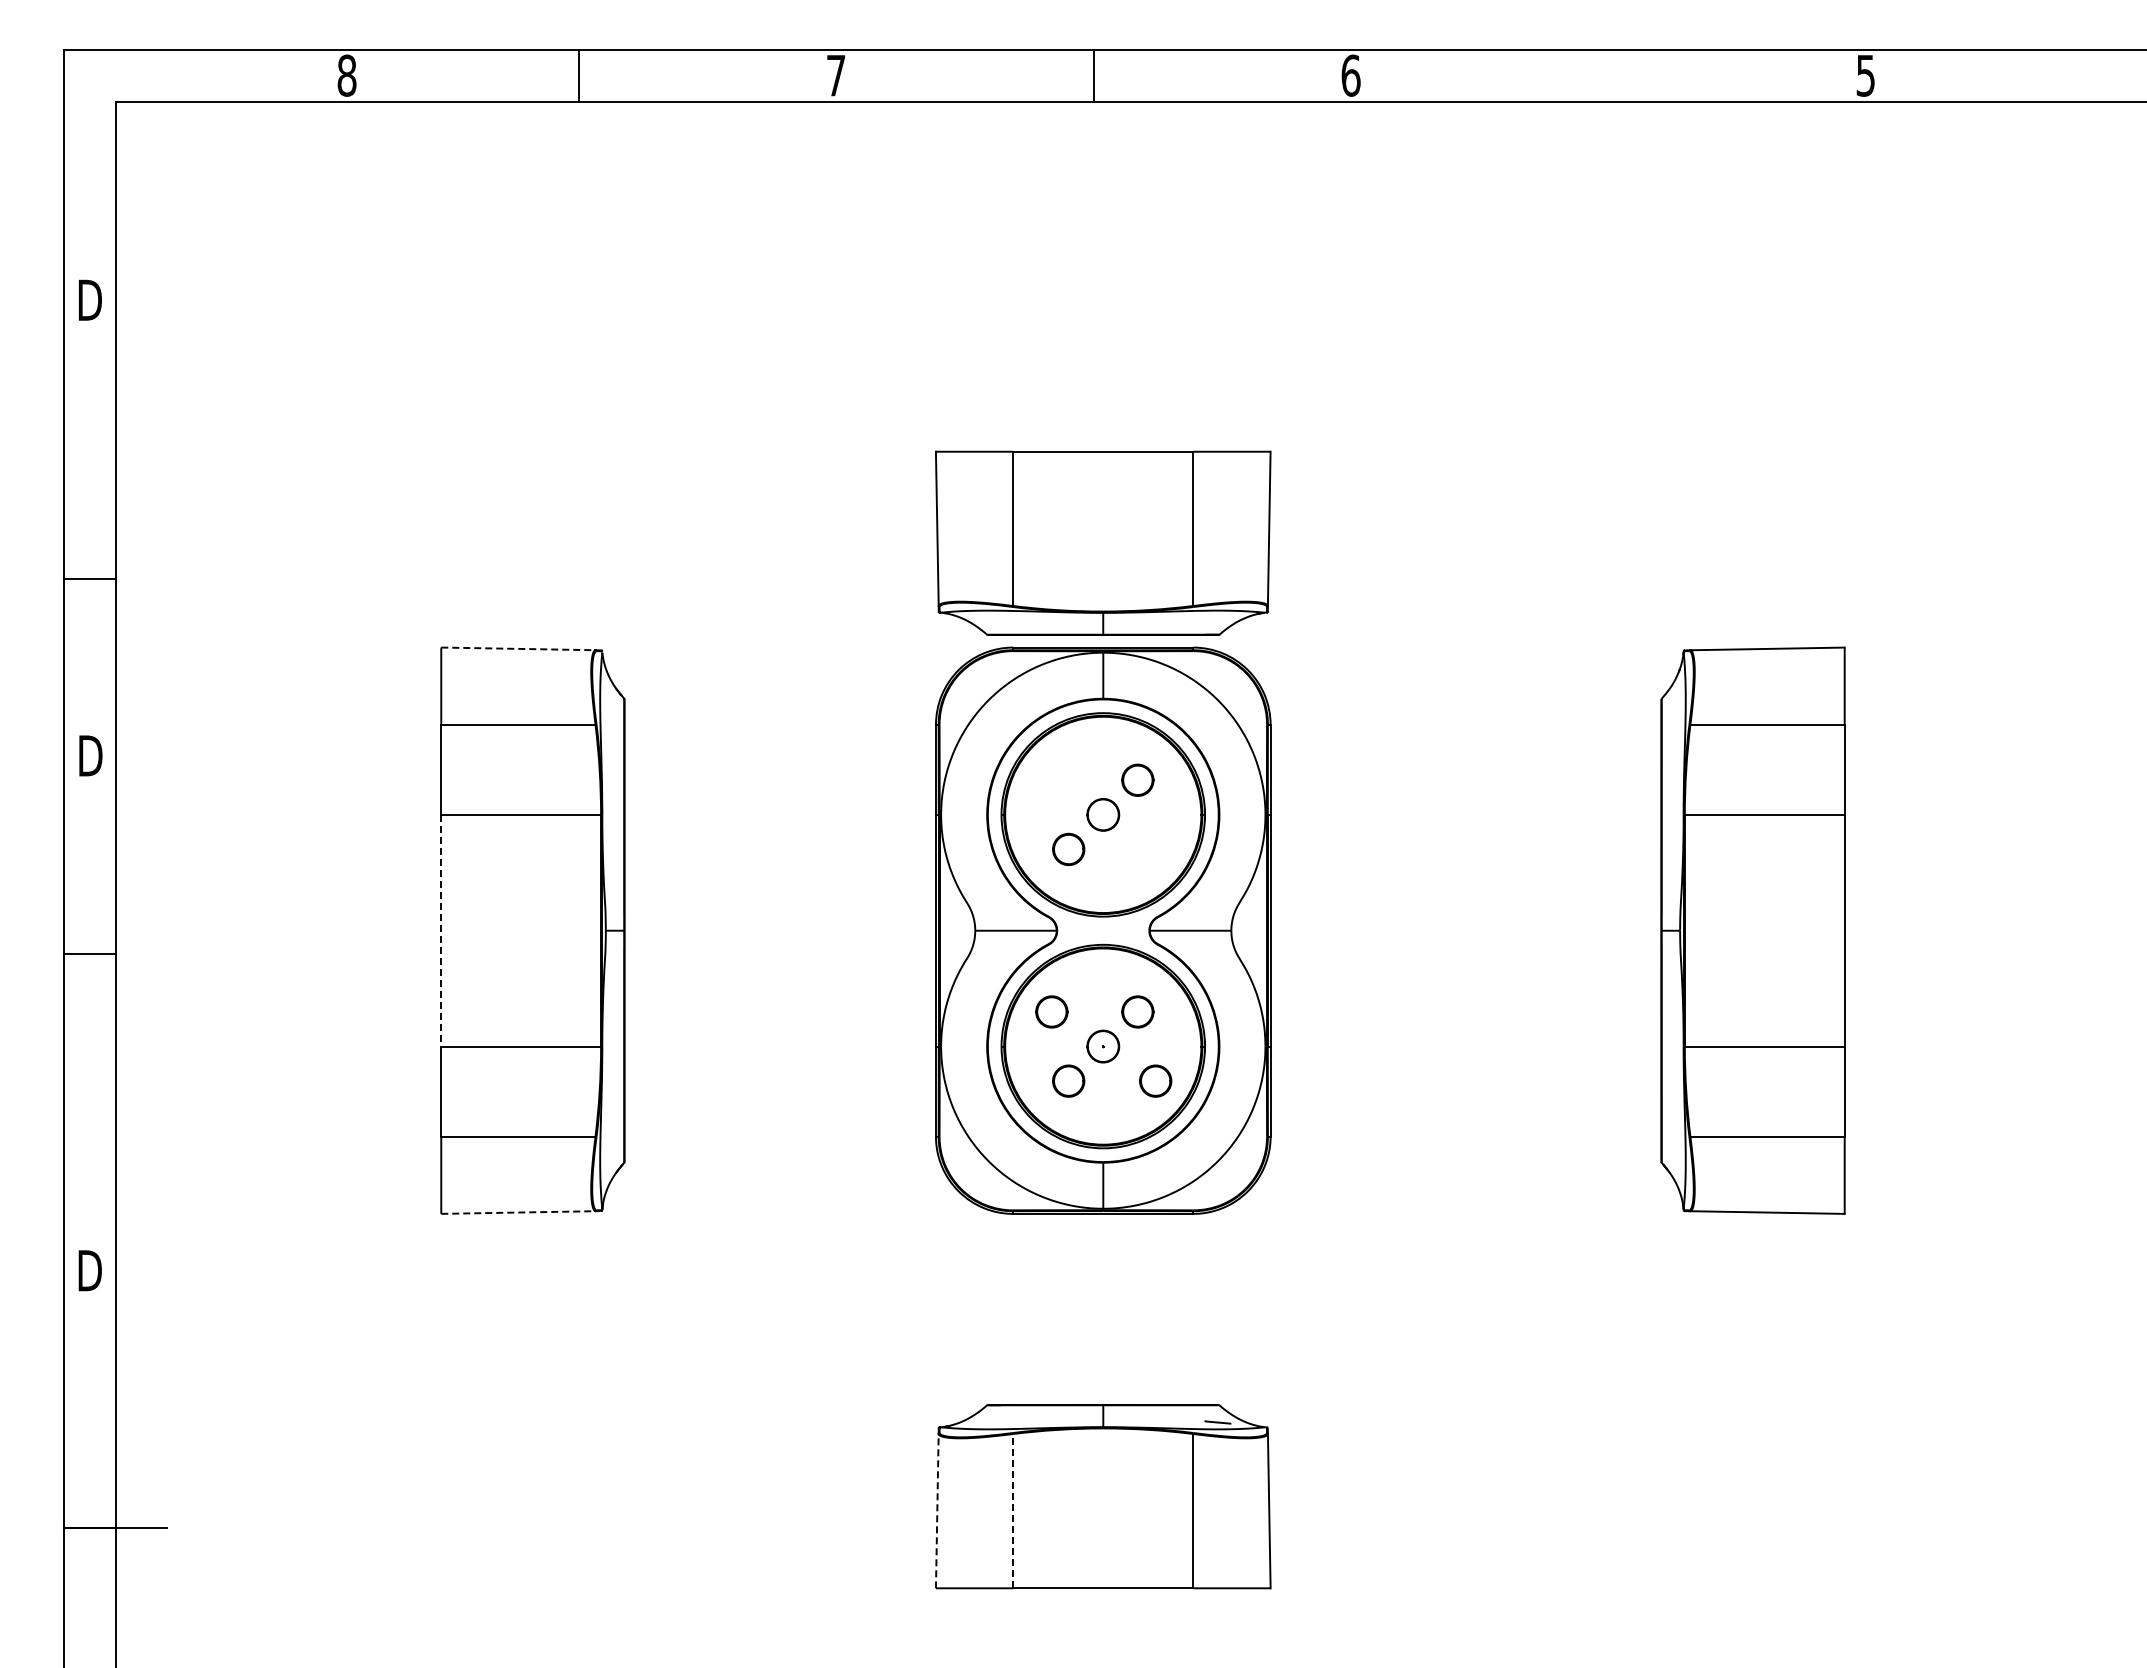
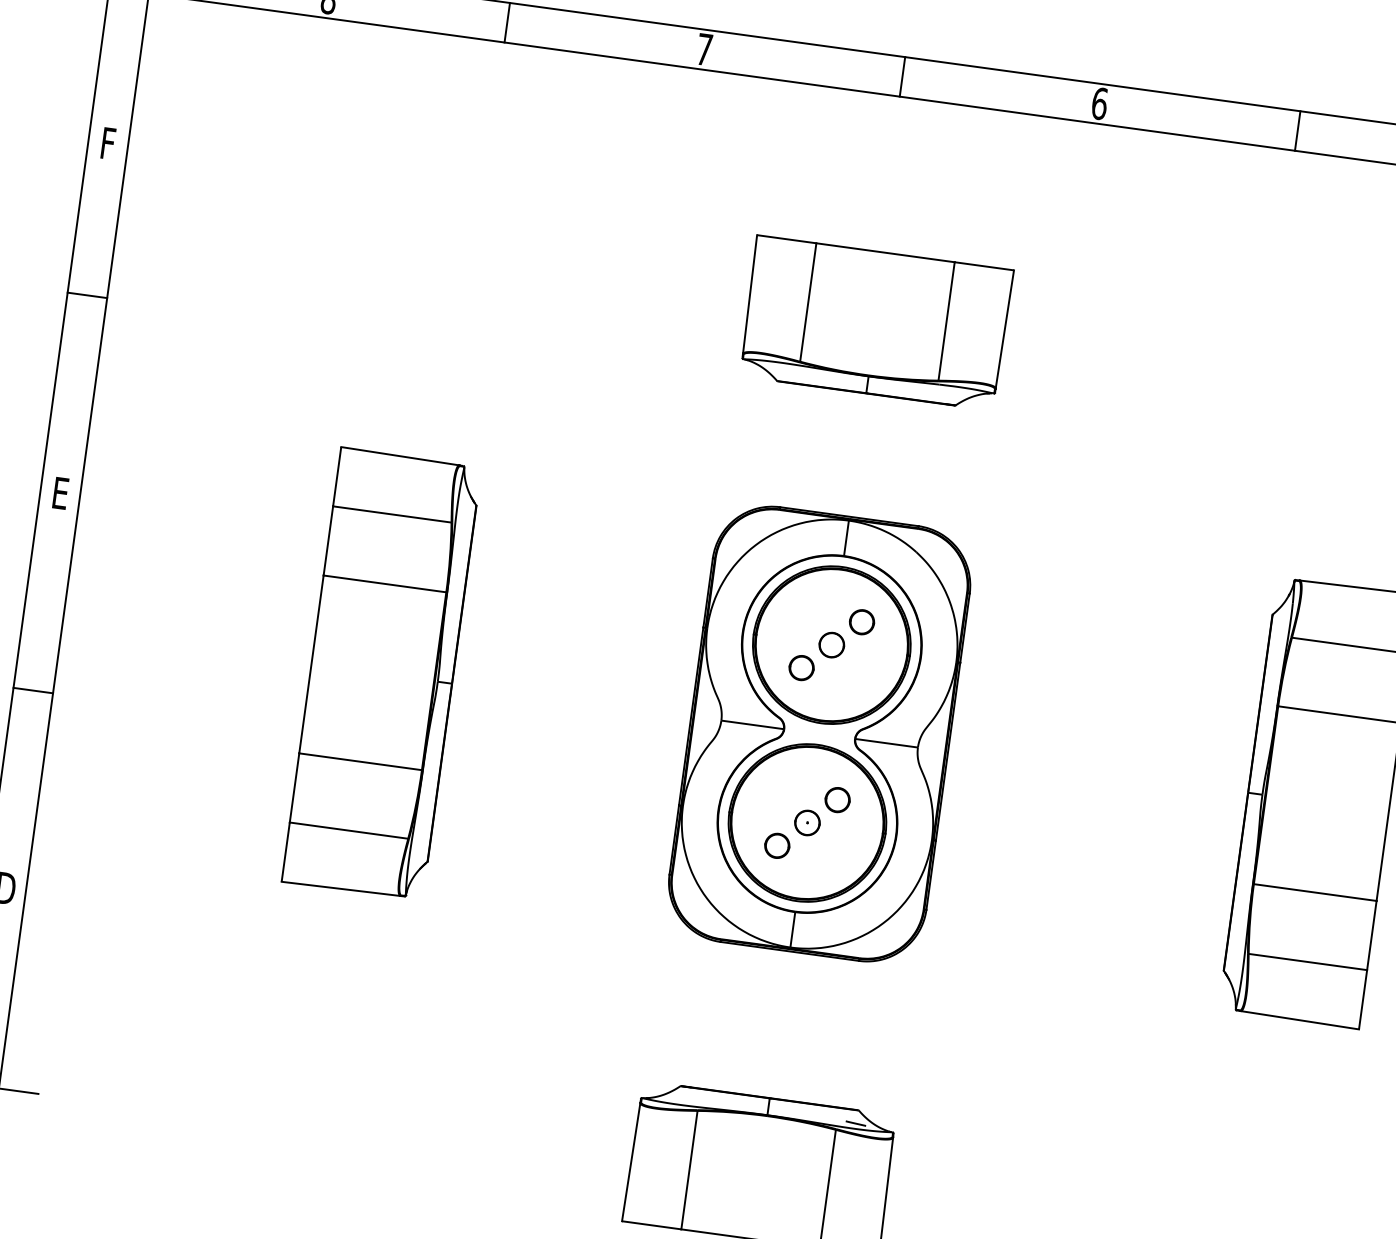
line: (1608, 75) -> (1297, 130), added
text: (89, 299) -> (107, 142), D -> F
part: (1103, 542) -> (876, 322), moved
line: (89, 579) -> (86, 295), moved
line: (518, 648) -> (400, 455), dashed -> solid
text: (90, 755) -> (60, 493), D -> E
line: (441, 930) -> (311, 664), dashed -> solid
line: (89, 953) -> (32, 690), moved
part: (1051, 1011) -> (771, 790), removed
part: (1155, 1080) -> (843, 854), removed
line: (518, 1212) -> (341, 888), dashed -> solid
line: (937, 1510) -> (631, 1161), dashed -> solid
line: (1013, 1510) -> (689, 1169), dashed -> solid

